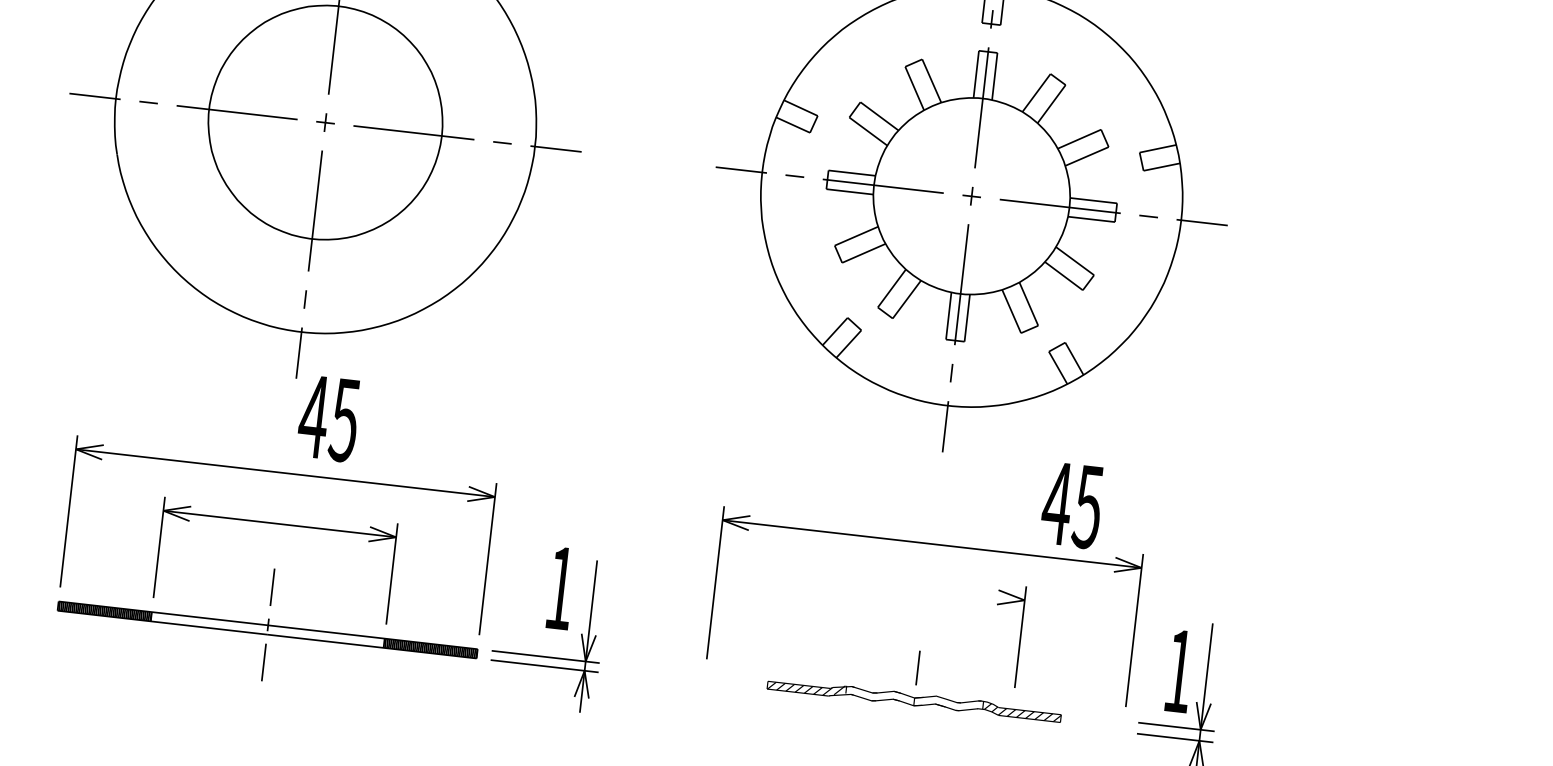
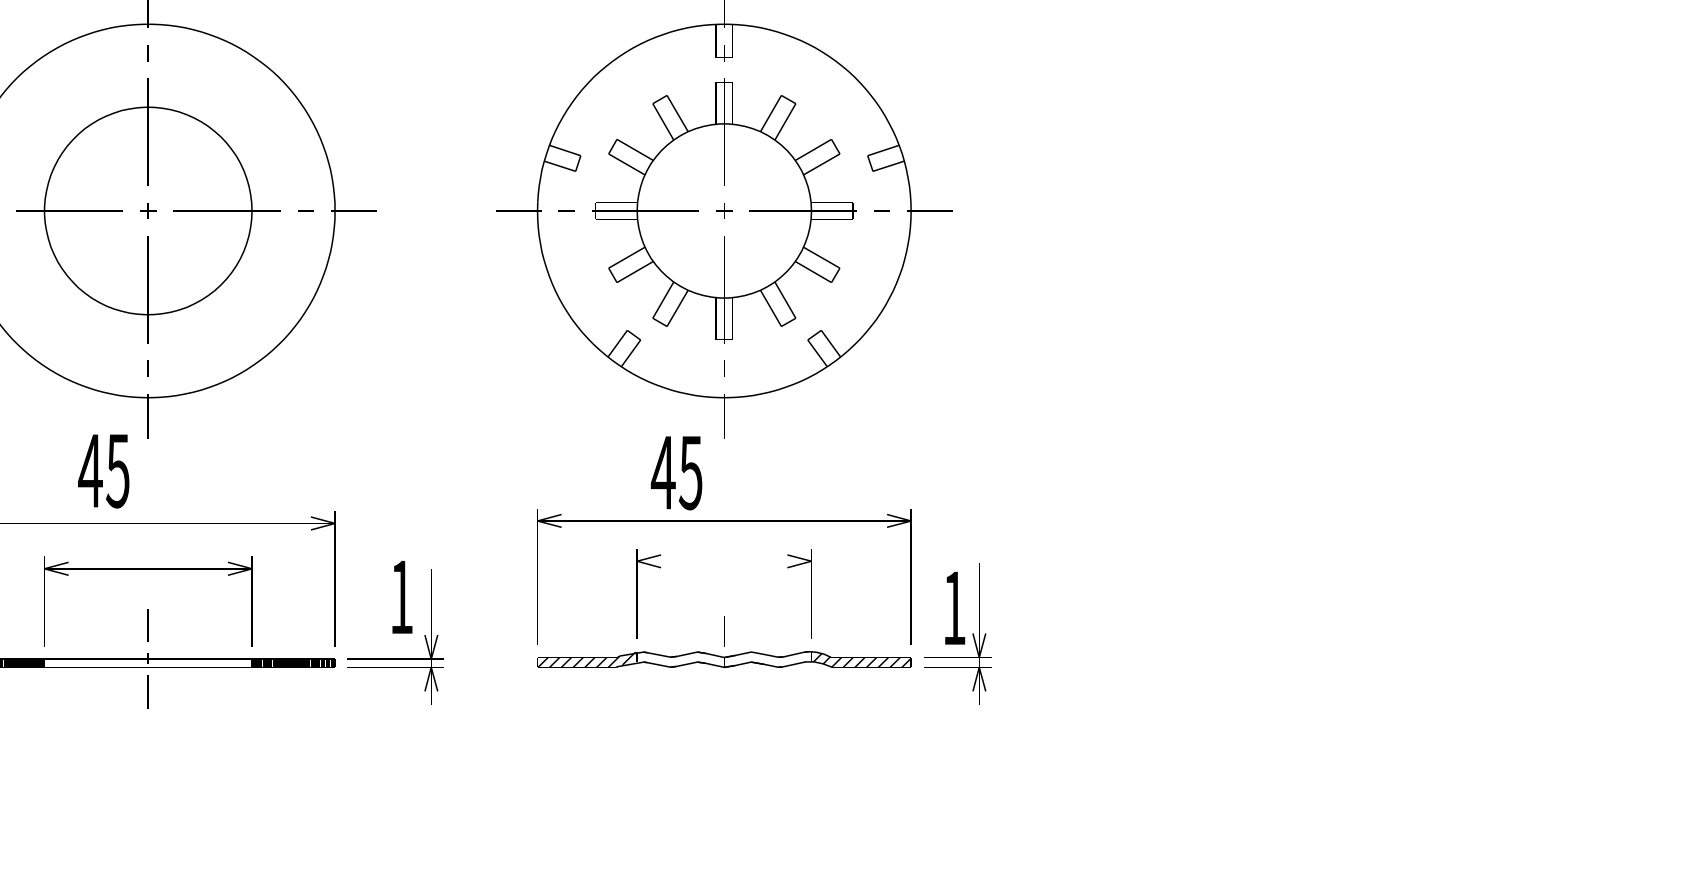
text: (328, 419) -> (103, 471), moved
text: (1071, 505) -> (676, 473), moved
part: (825, 614) -> (637, 593), added
part: (914, 699) -> (724, 659), size x1.43

